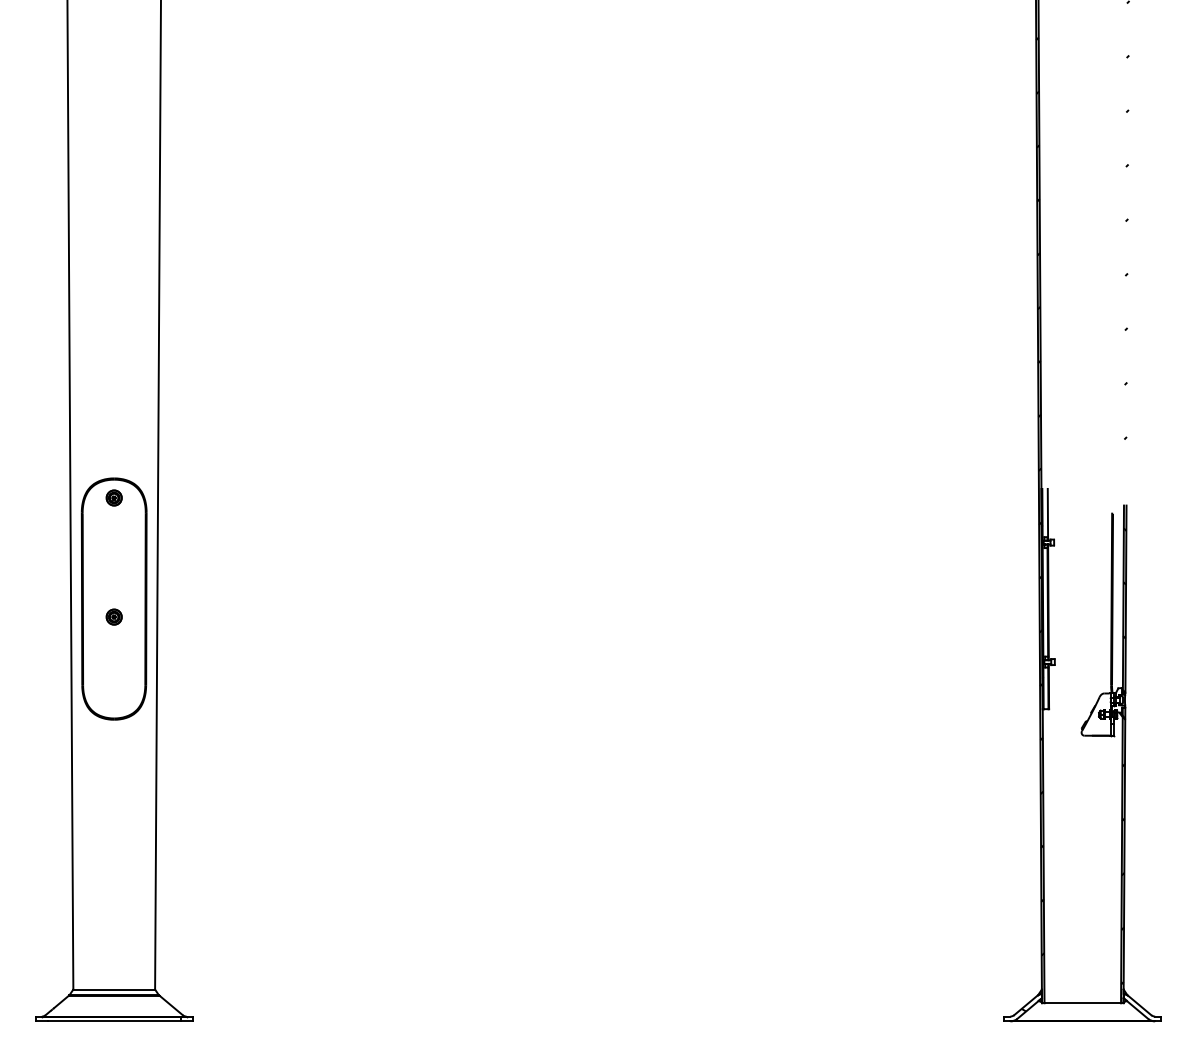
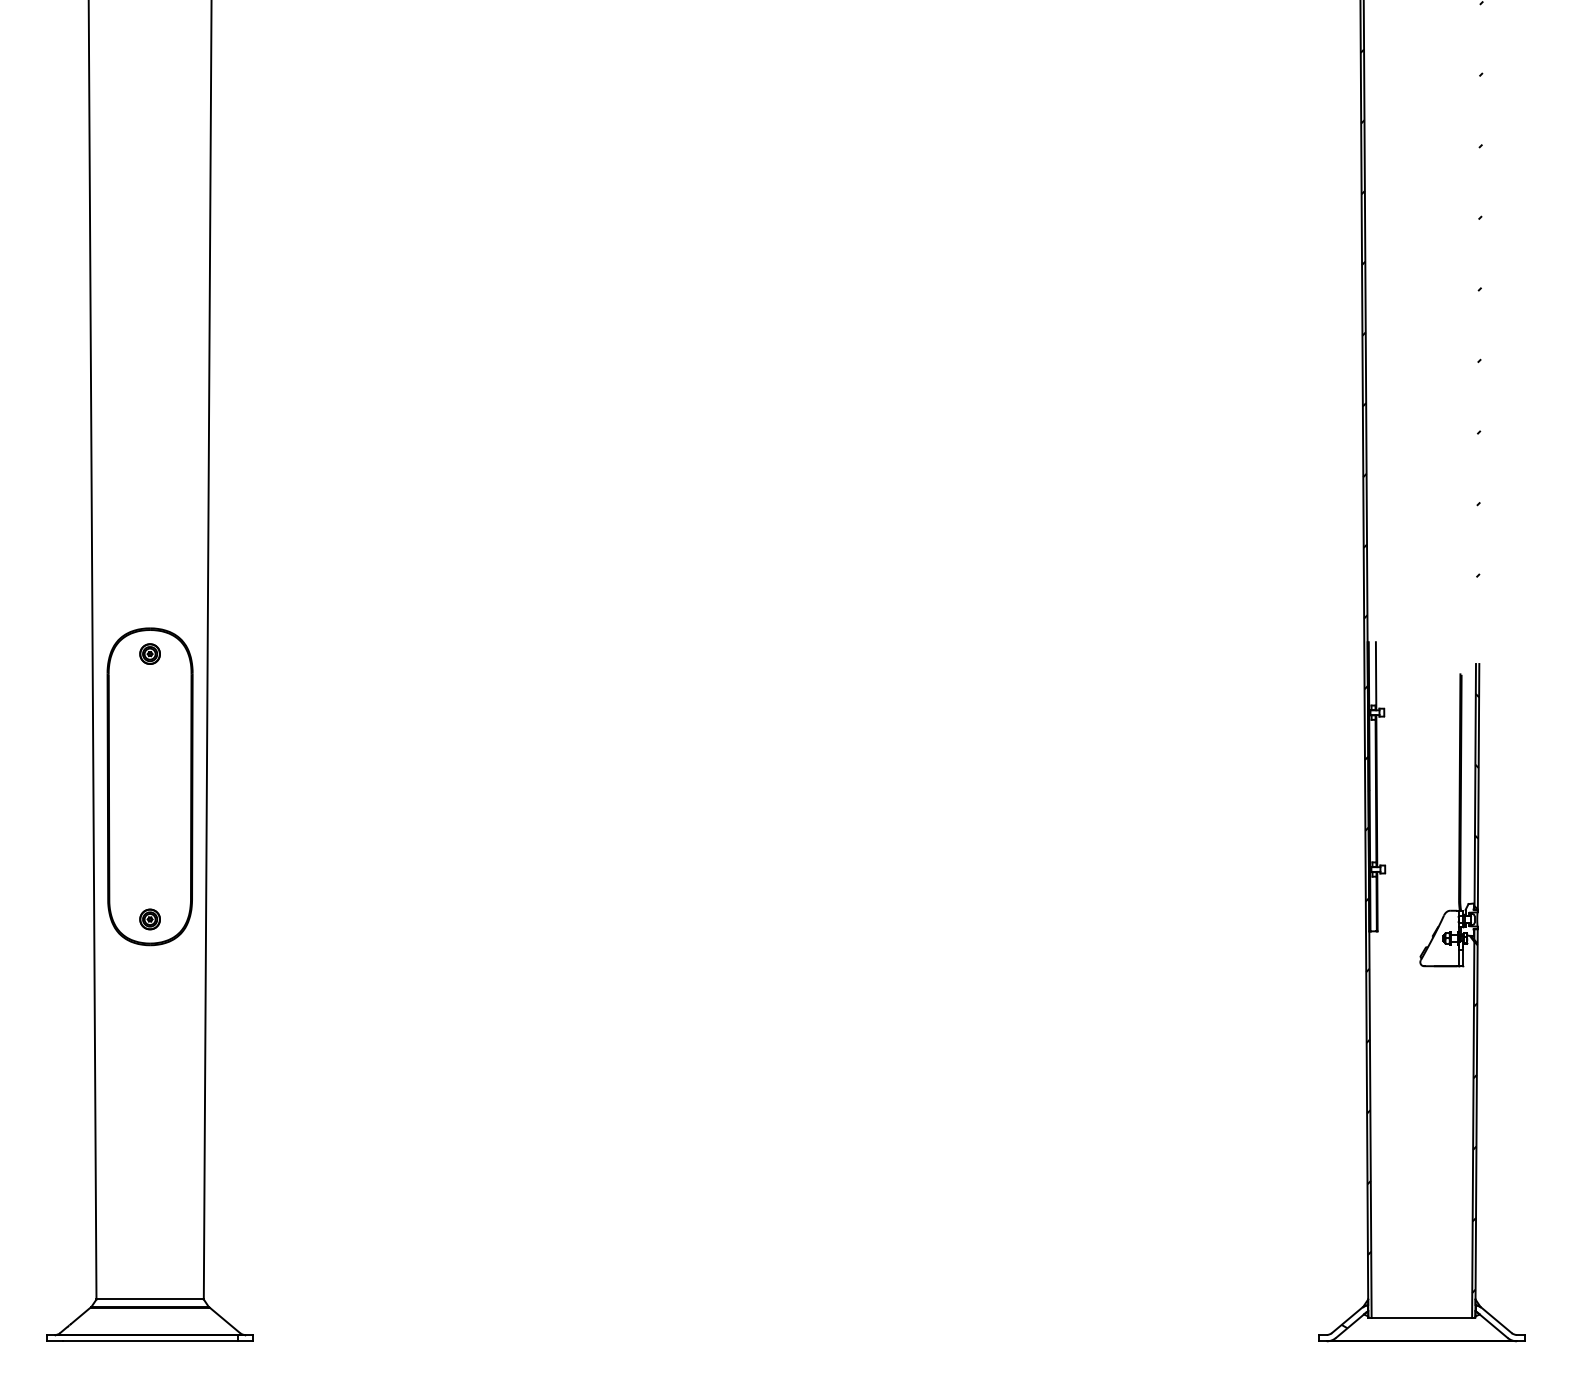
part: (113, 617) -> (149, 919), moved

